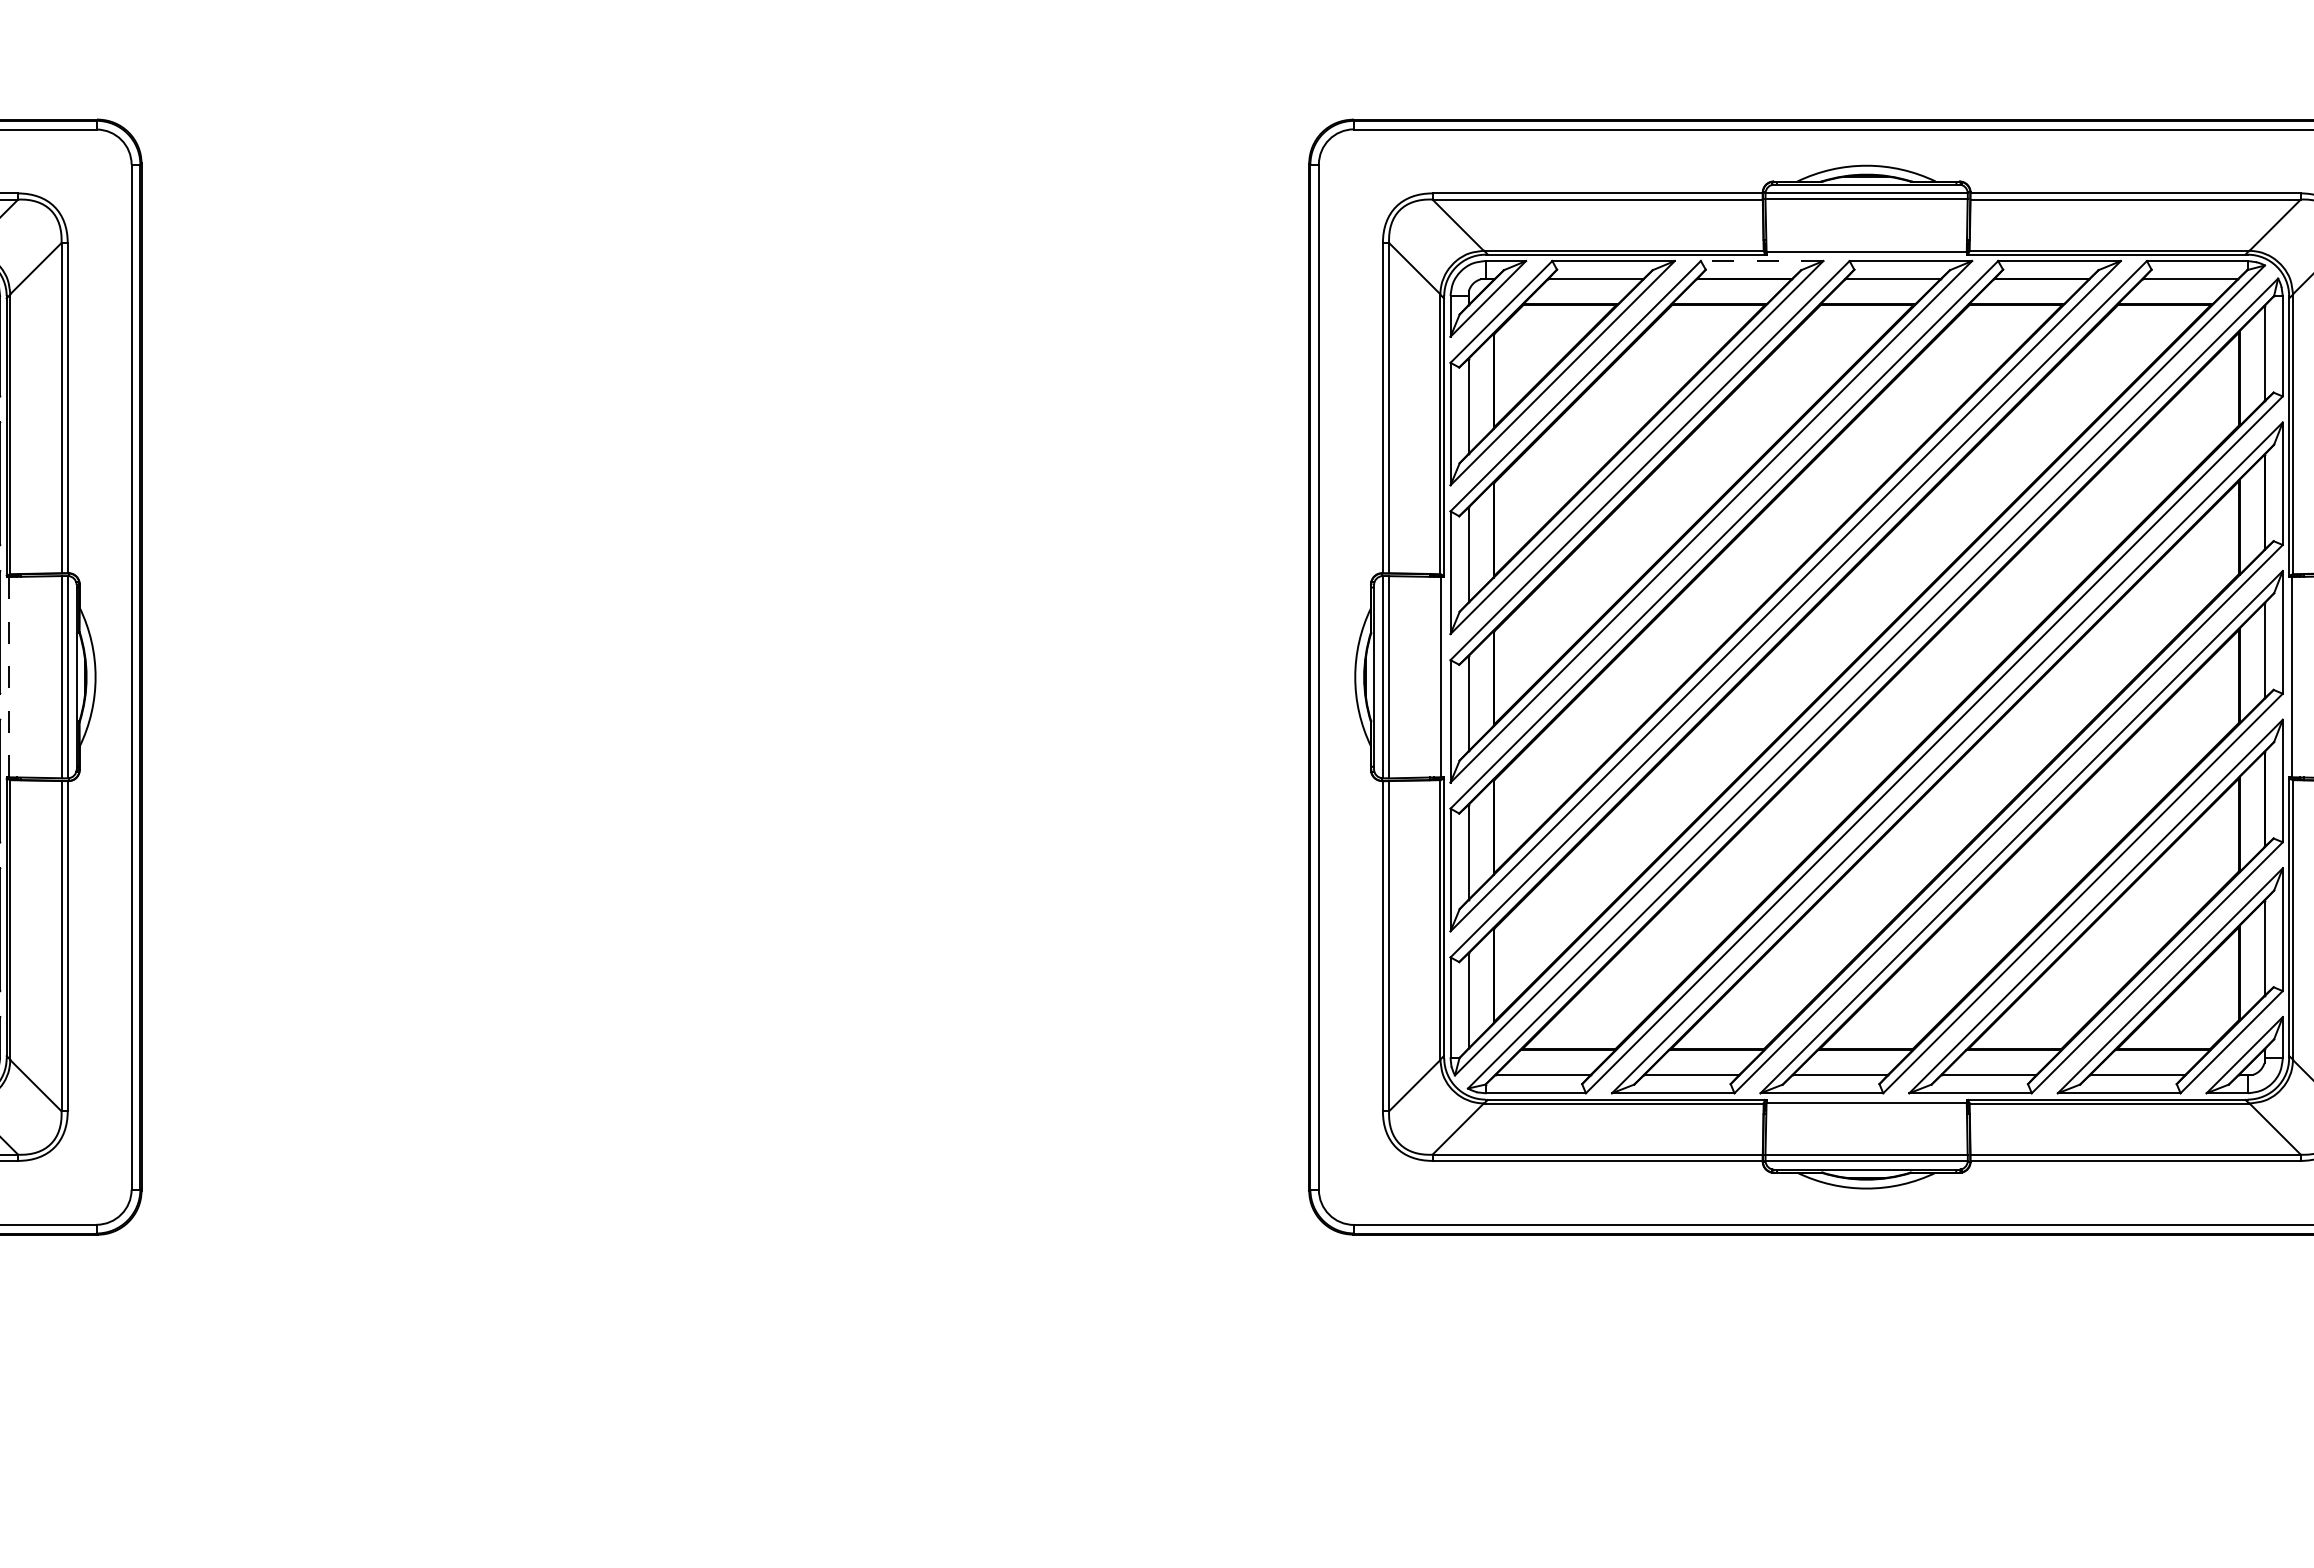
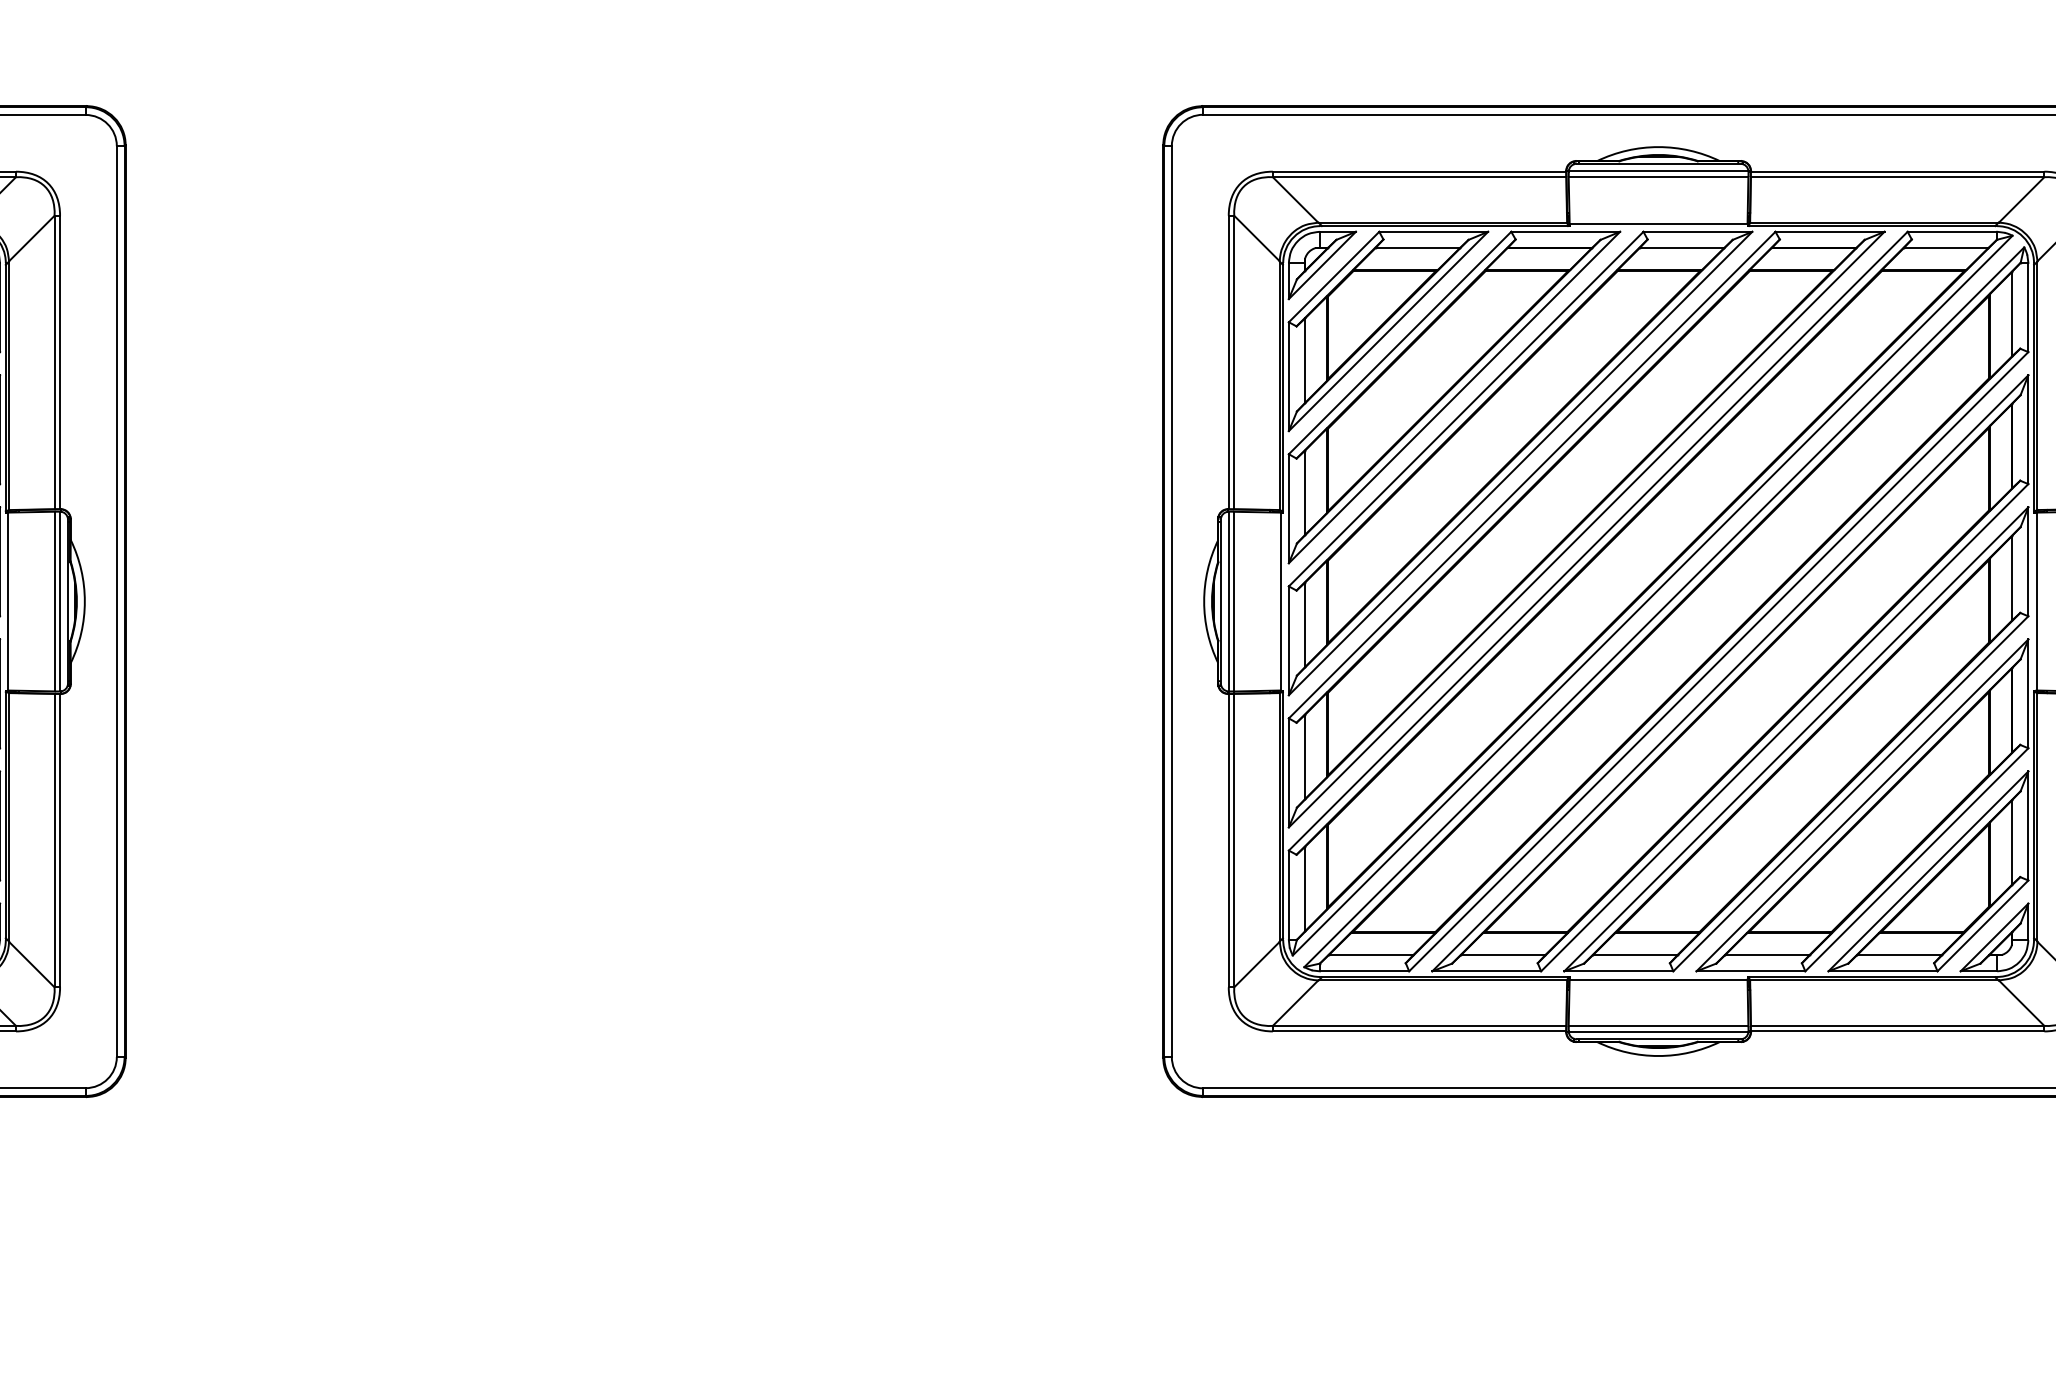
line: (1761, 261) -> (1565, 232), dashed -> solid
line: (9, 677) -> (8, 601), dashed -> solid

